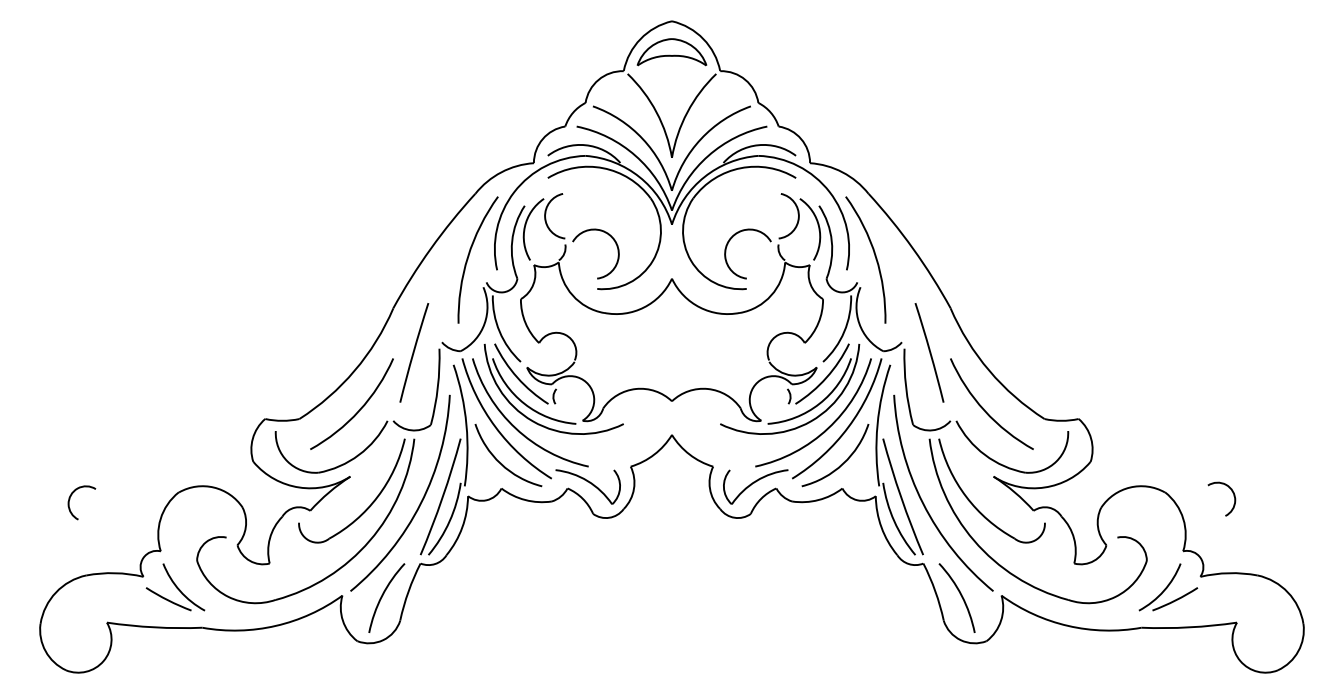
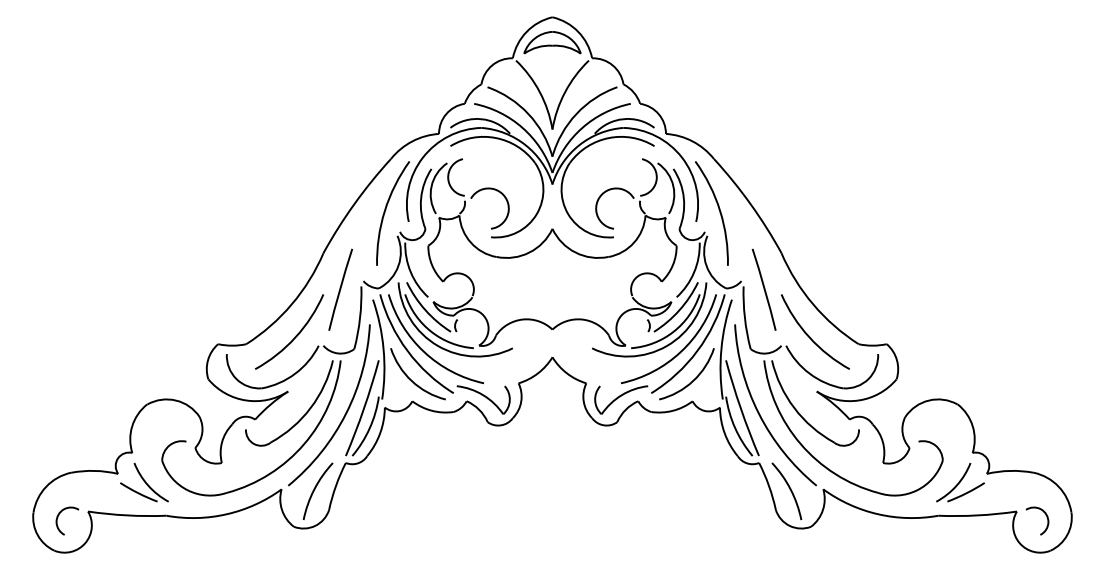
arc: (1231, 492) -> (1045, 515), moved
arc: (72, 496) -> (59, 515), moved

